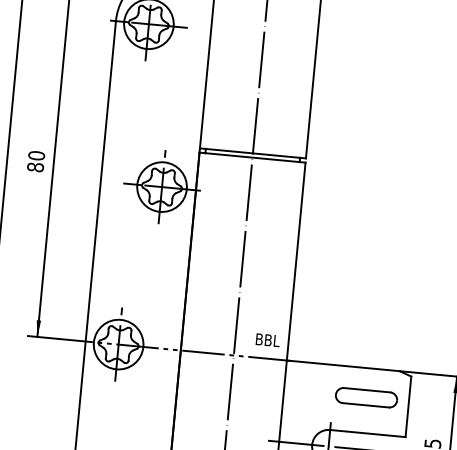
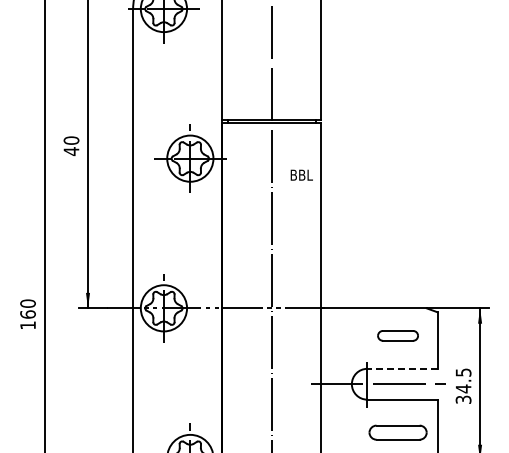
text: (35, 167) -> (71, 151), 80 -> 40
text: (267, 339) -> (301, 174), moved
part: (365, 397) -> (397, 335), size x0.7
line: (367, 433) -> (402, 368), solid -> dashed

